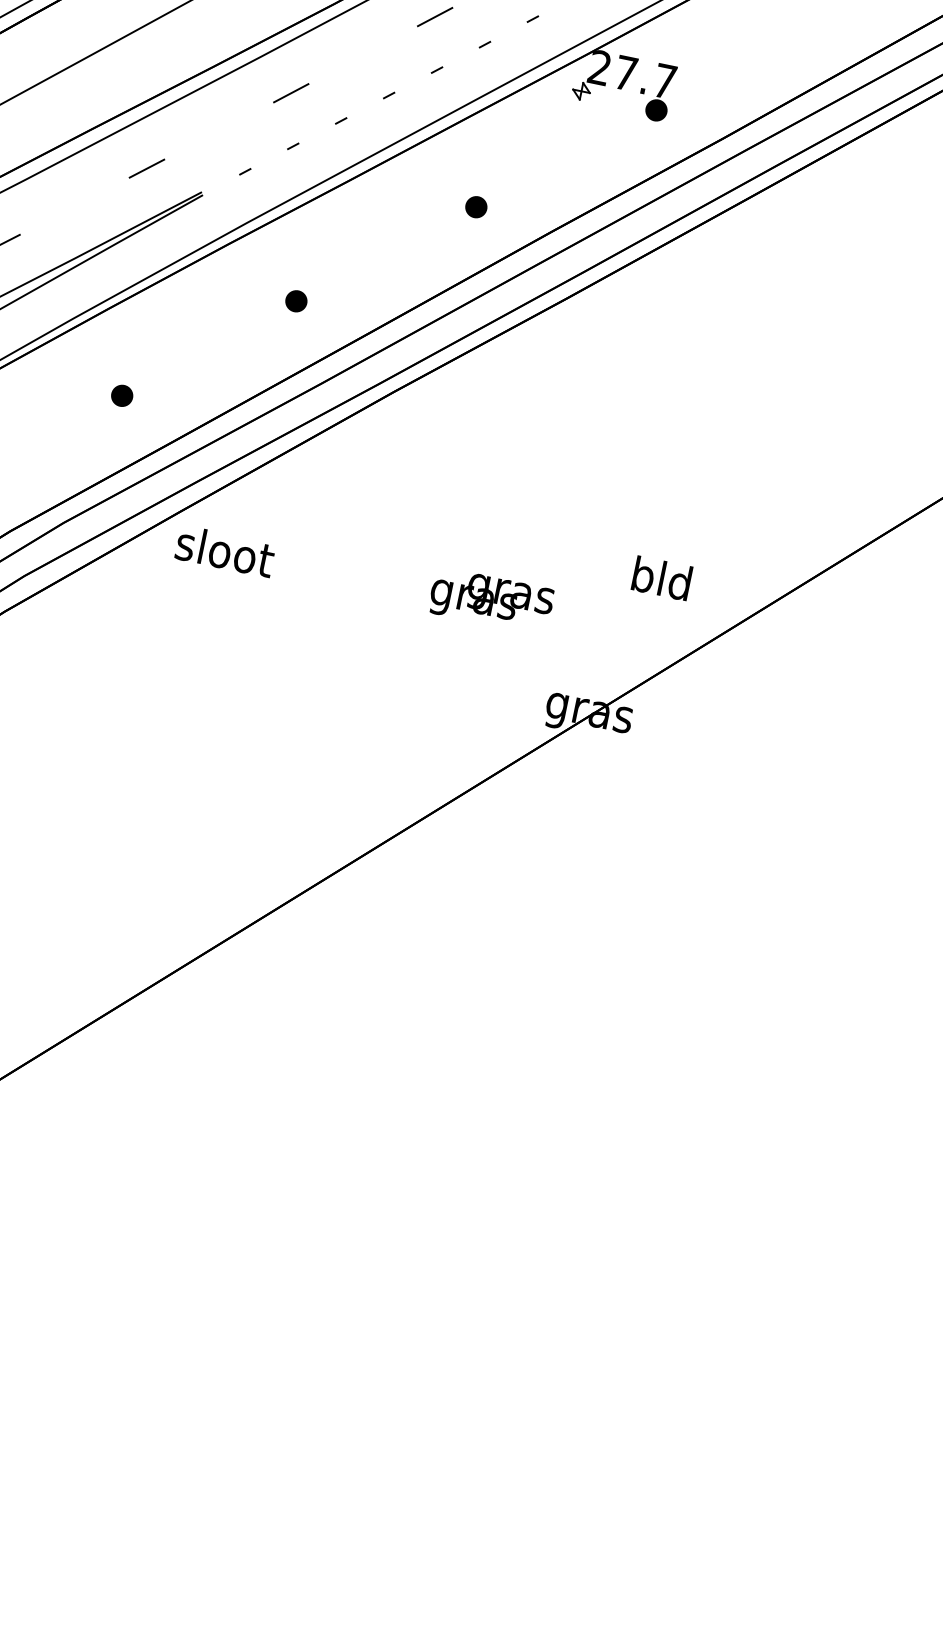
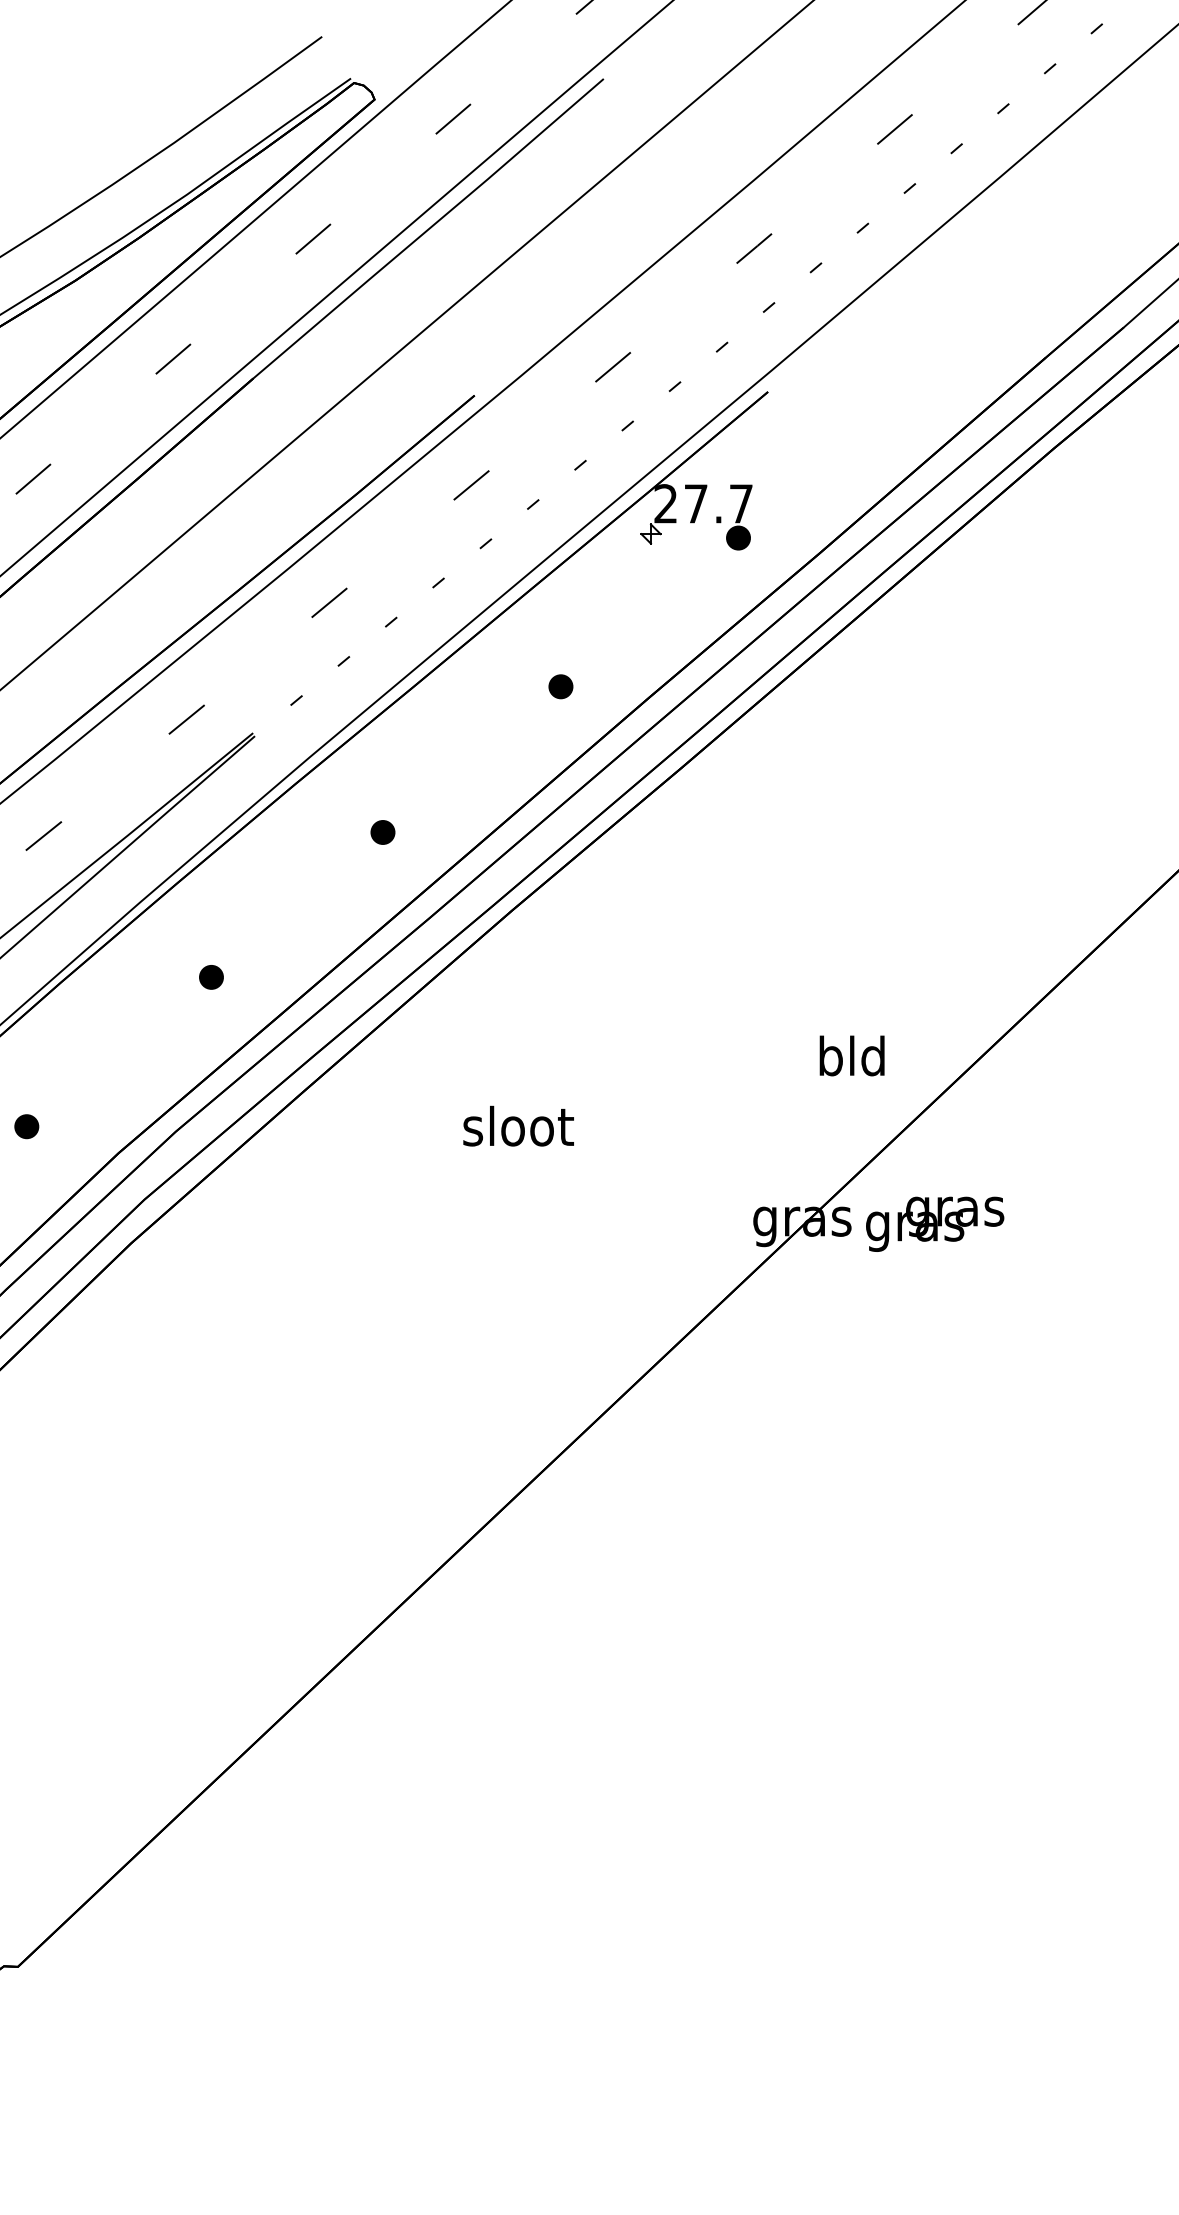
text: (225, 550) -> (518, 1125), moved
text: (491, 600) -> (935, 1223), moved

